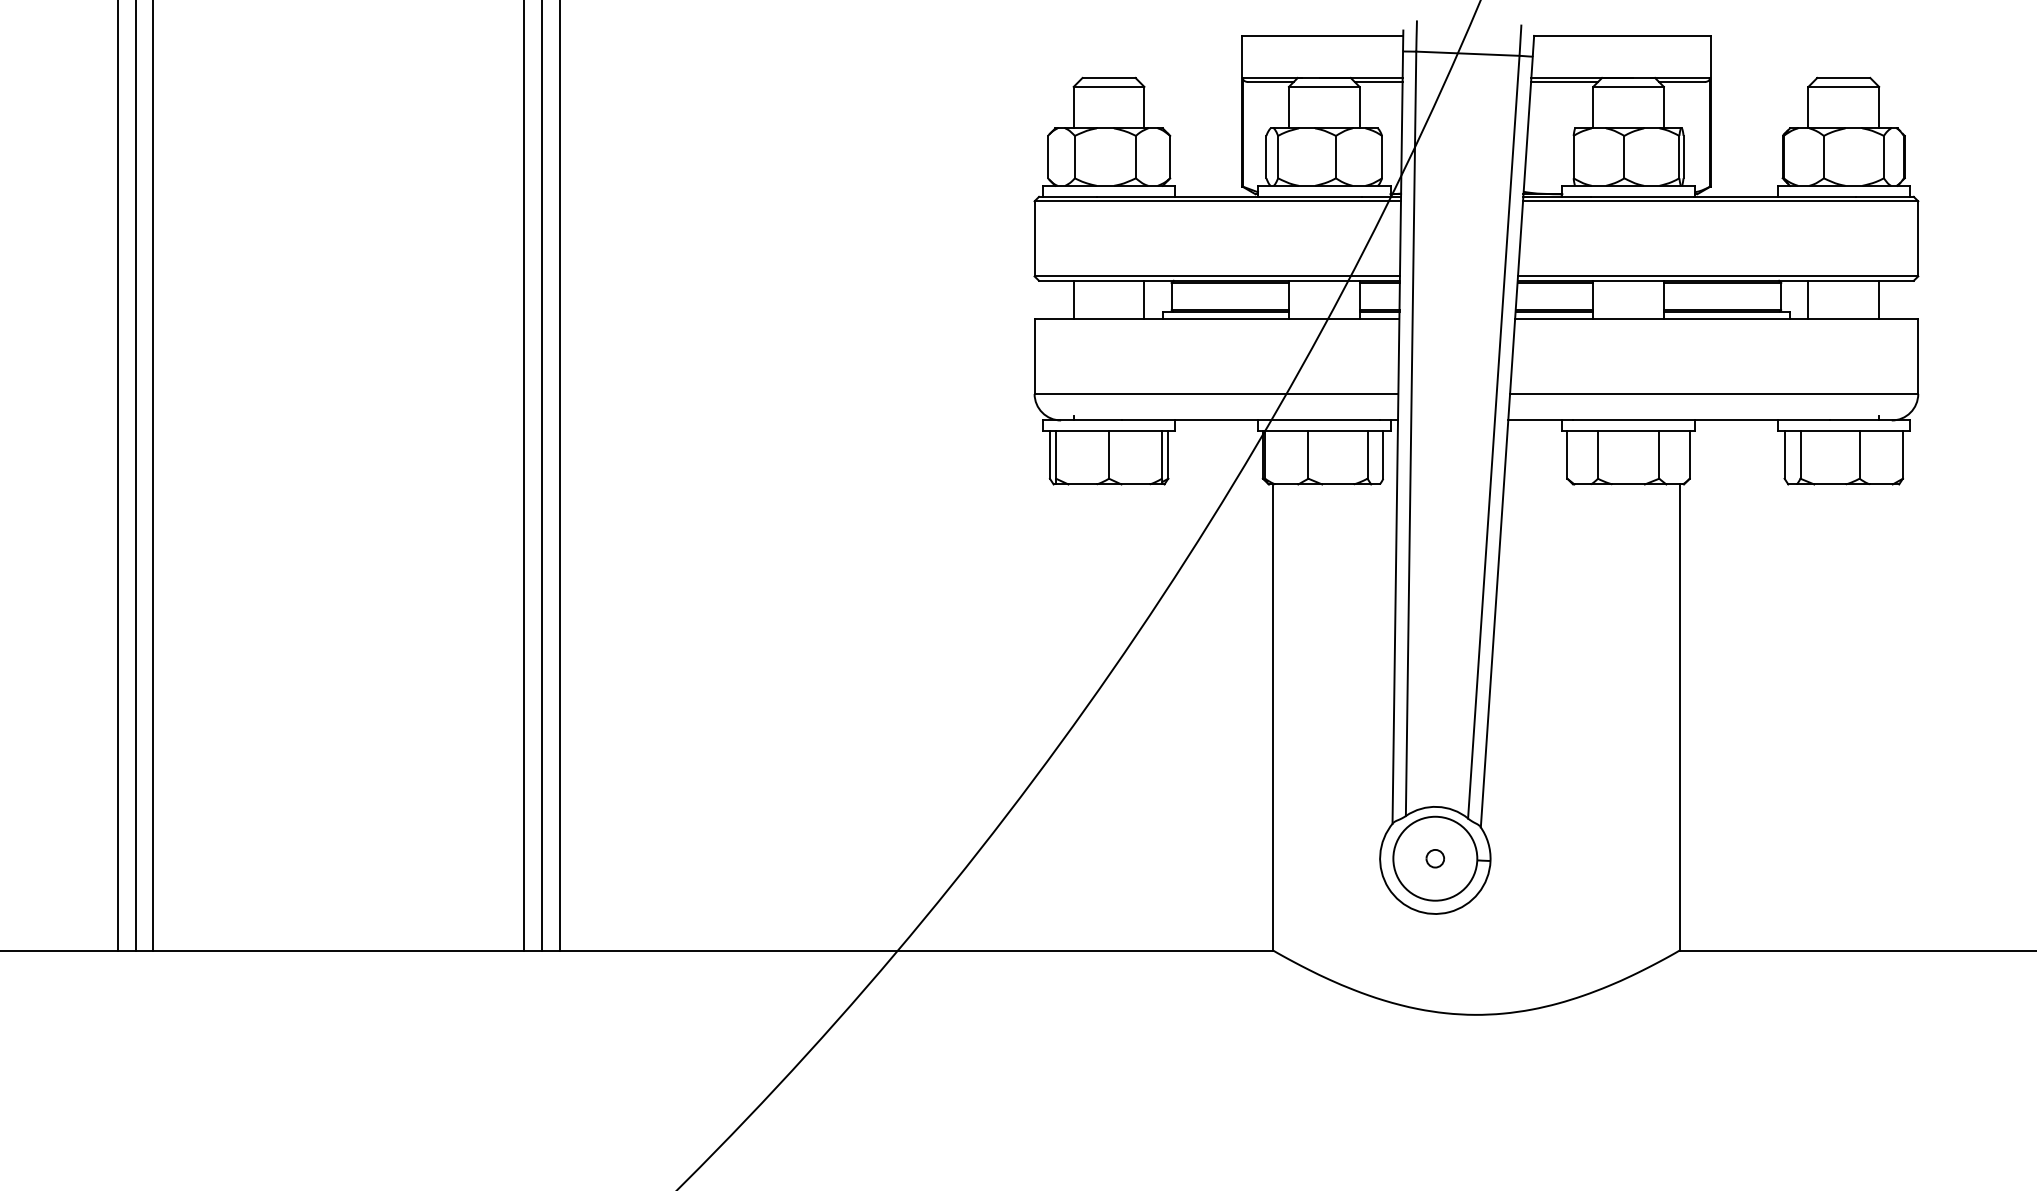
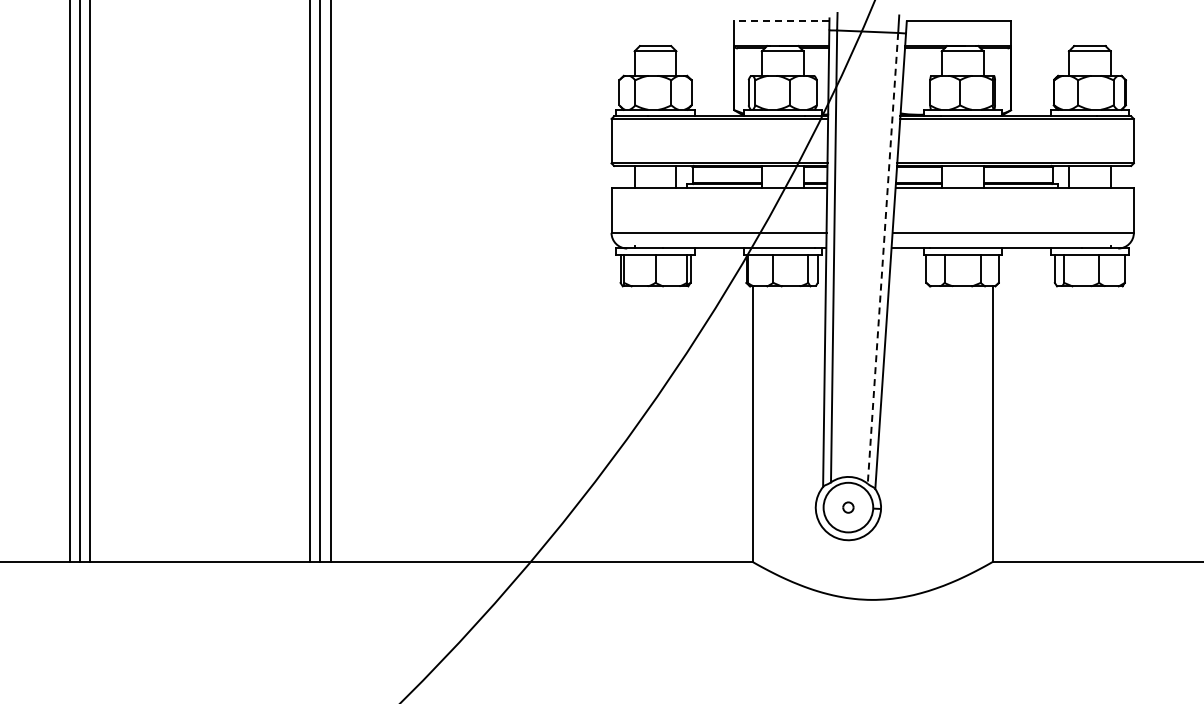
line: (1322, 36) -> (781, 21), solid -> dashed
line: (1492, 437) -> (882, 258), solid -> dashed

